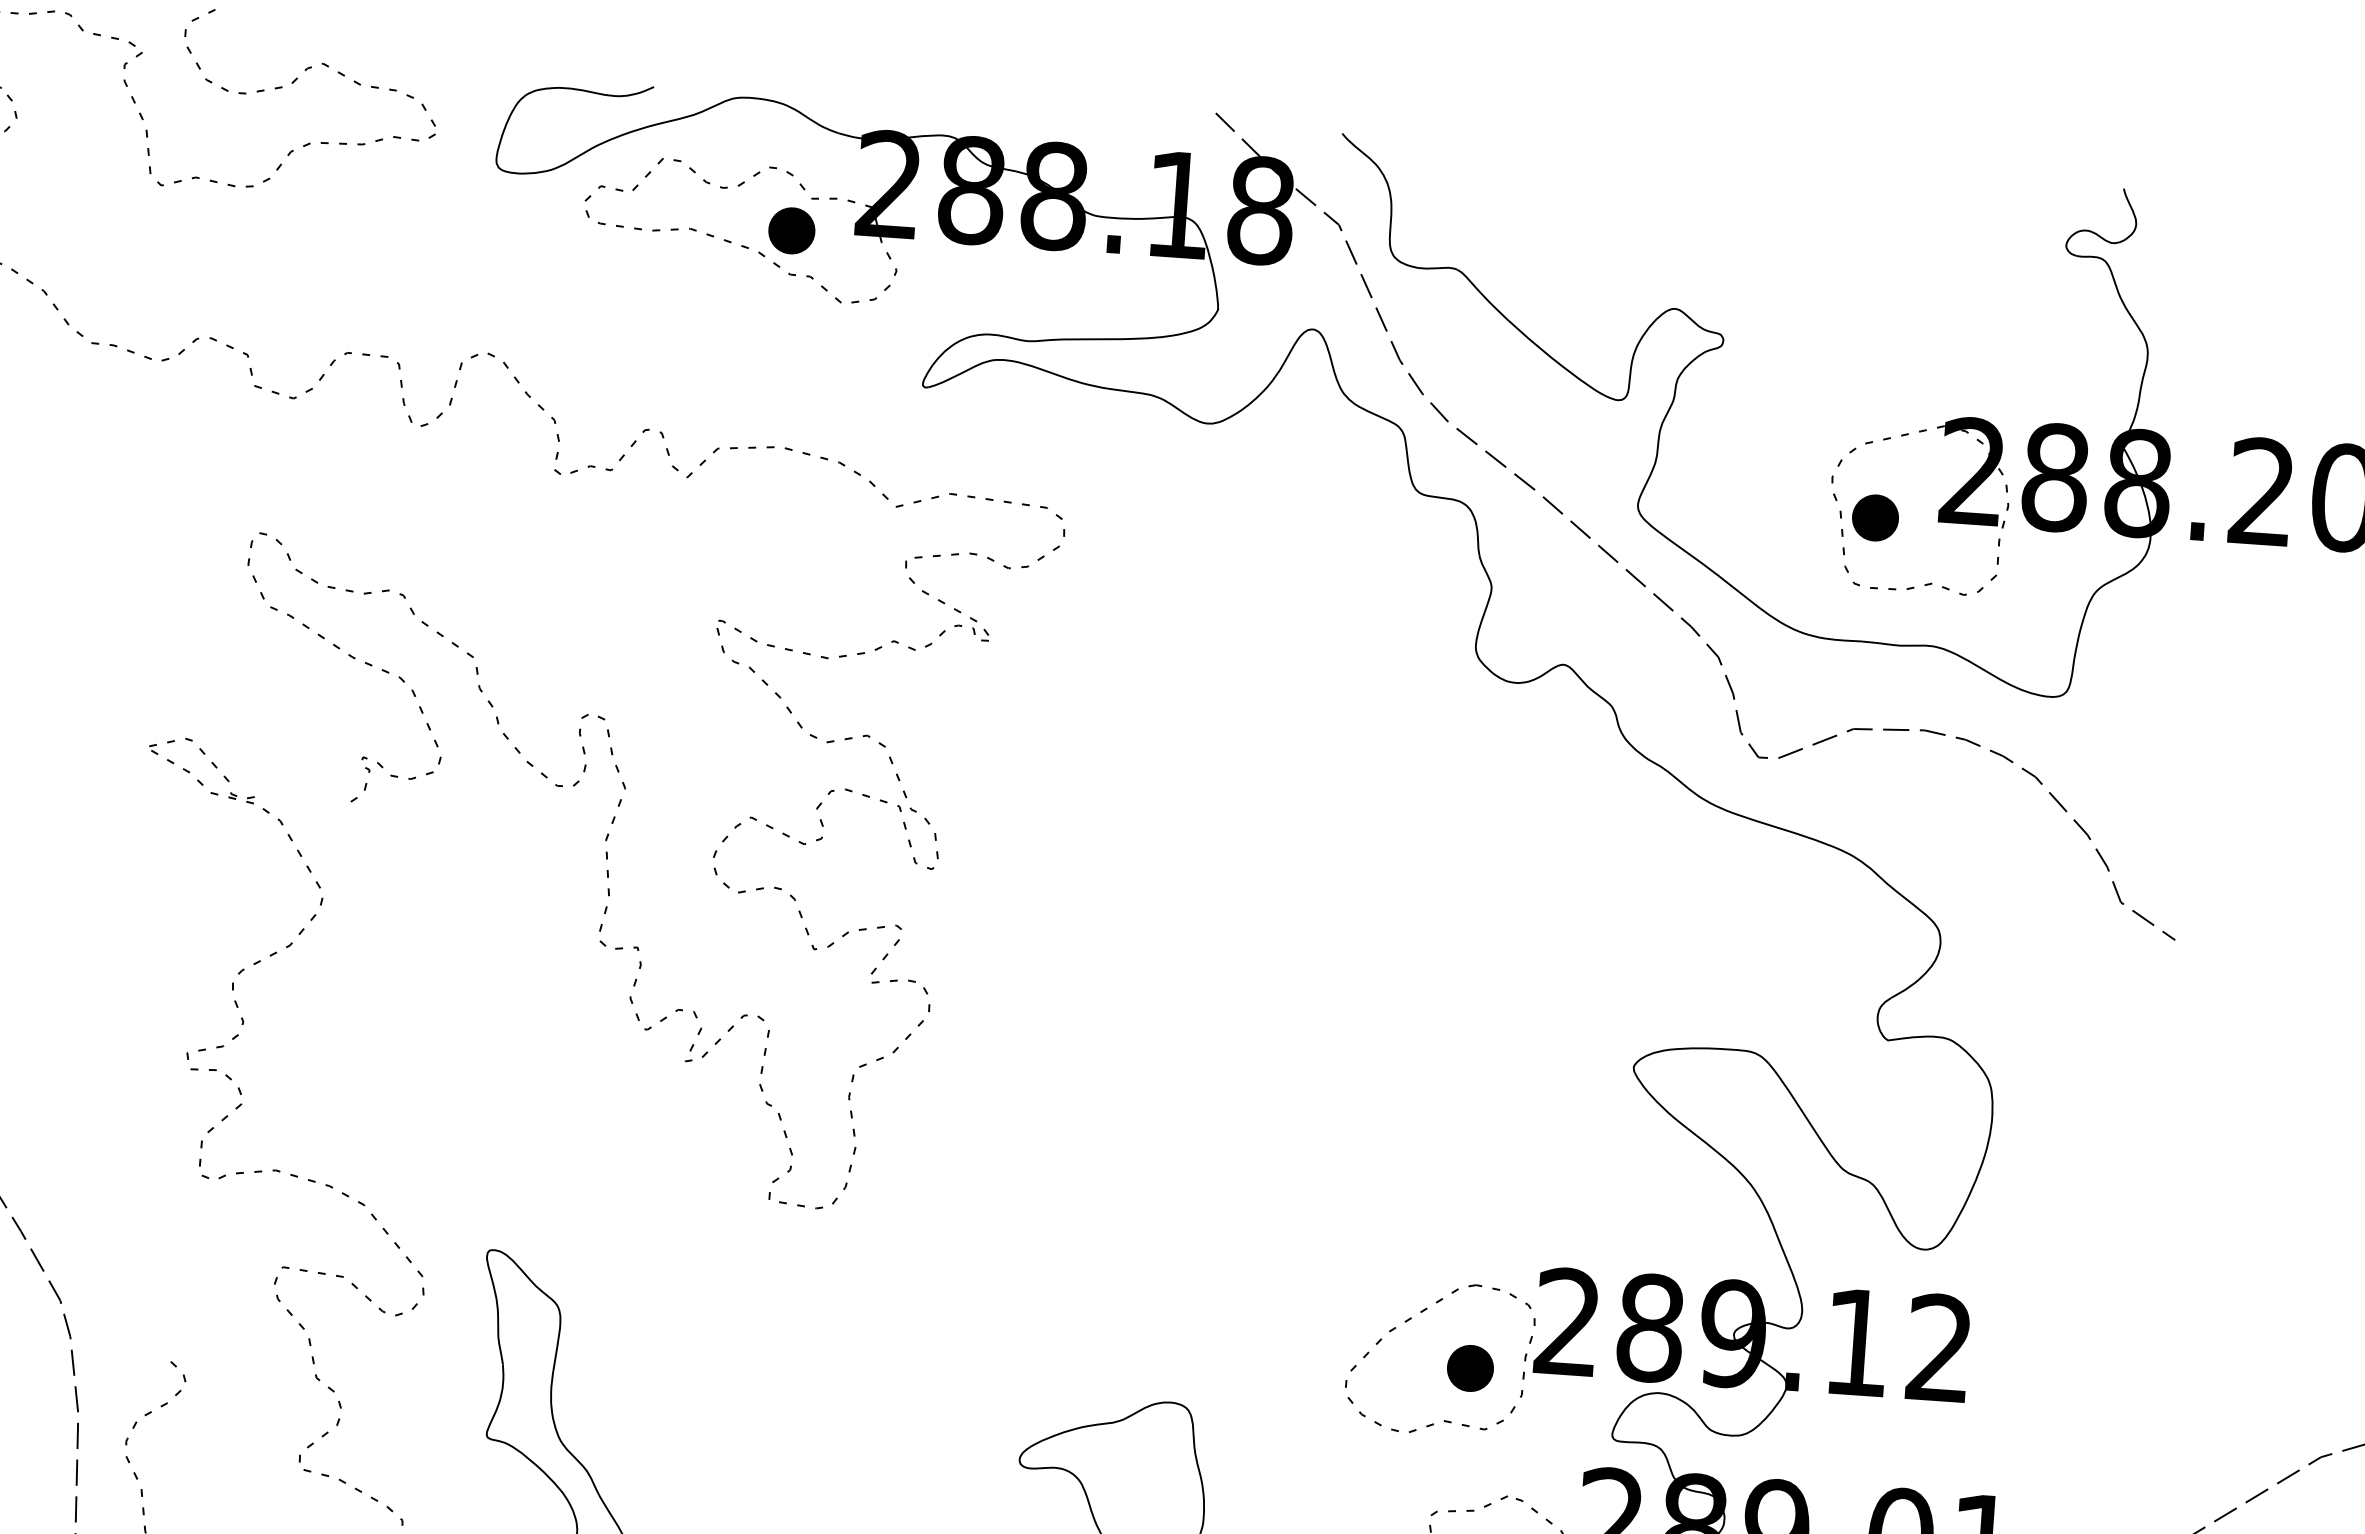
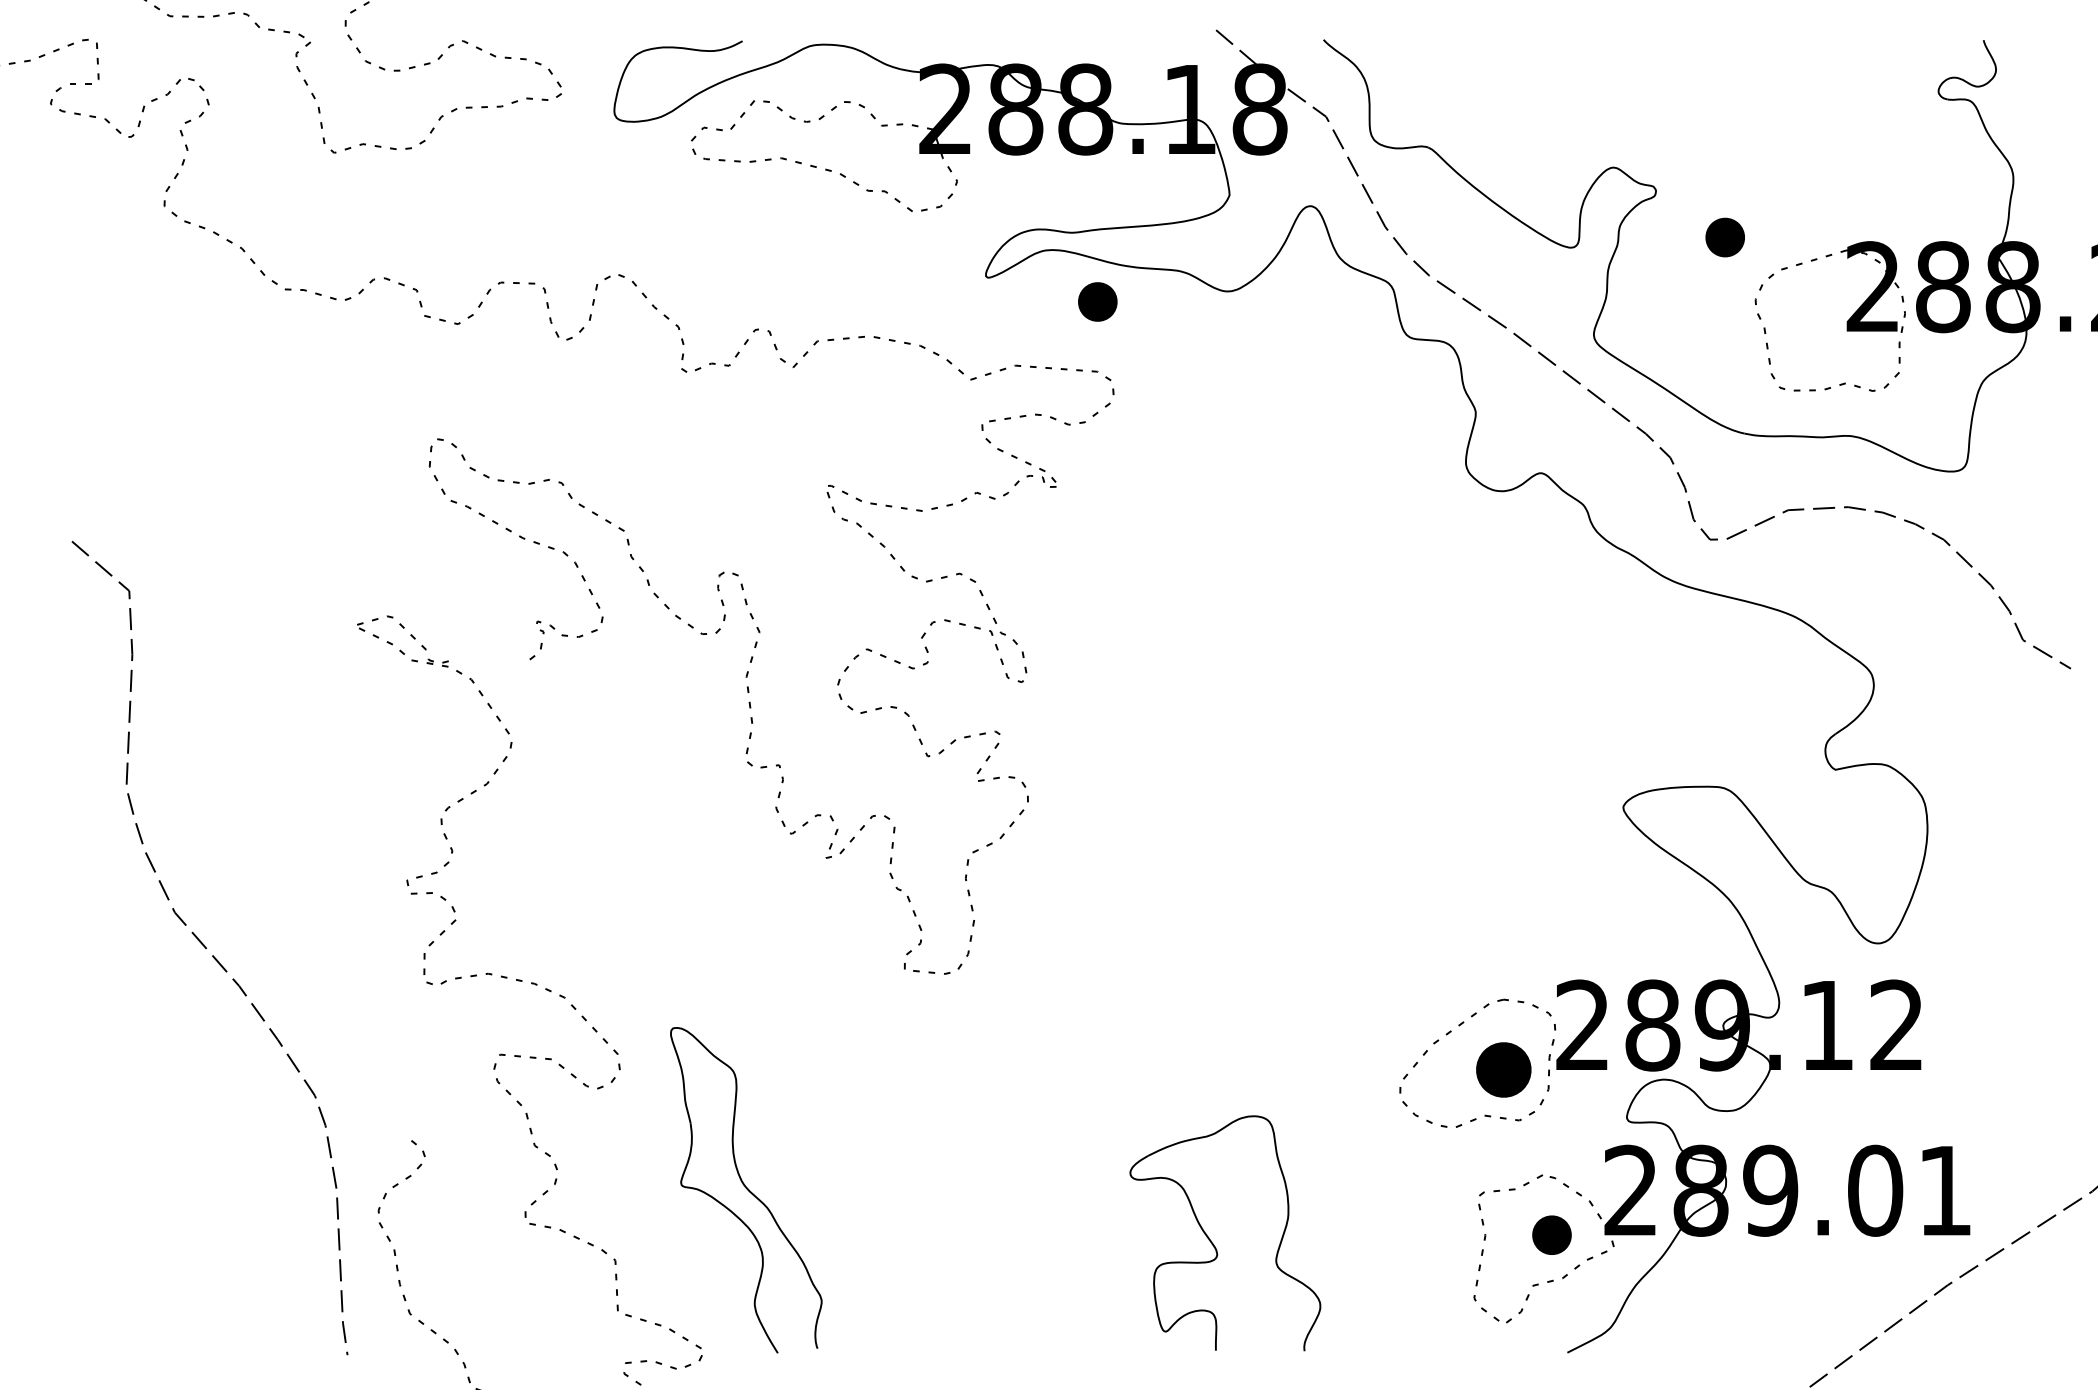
part: (791, 230) -> (1097, 301), moved
part: (1874, 517) -> (1724, 237), moved
part: (1470, 1367) -> (1503, 1069), size x1.4

